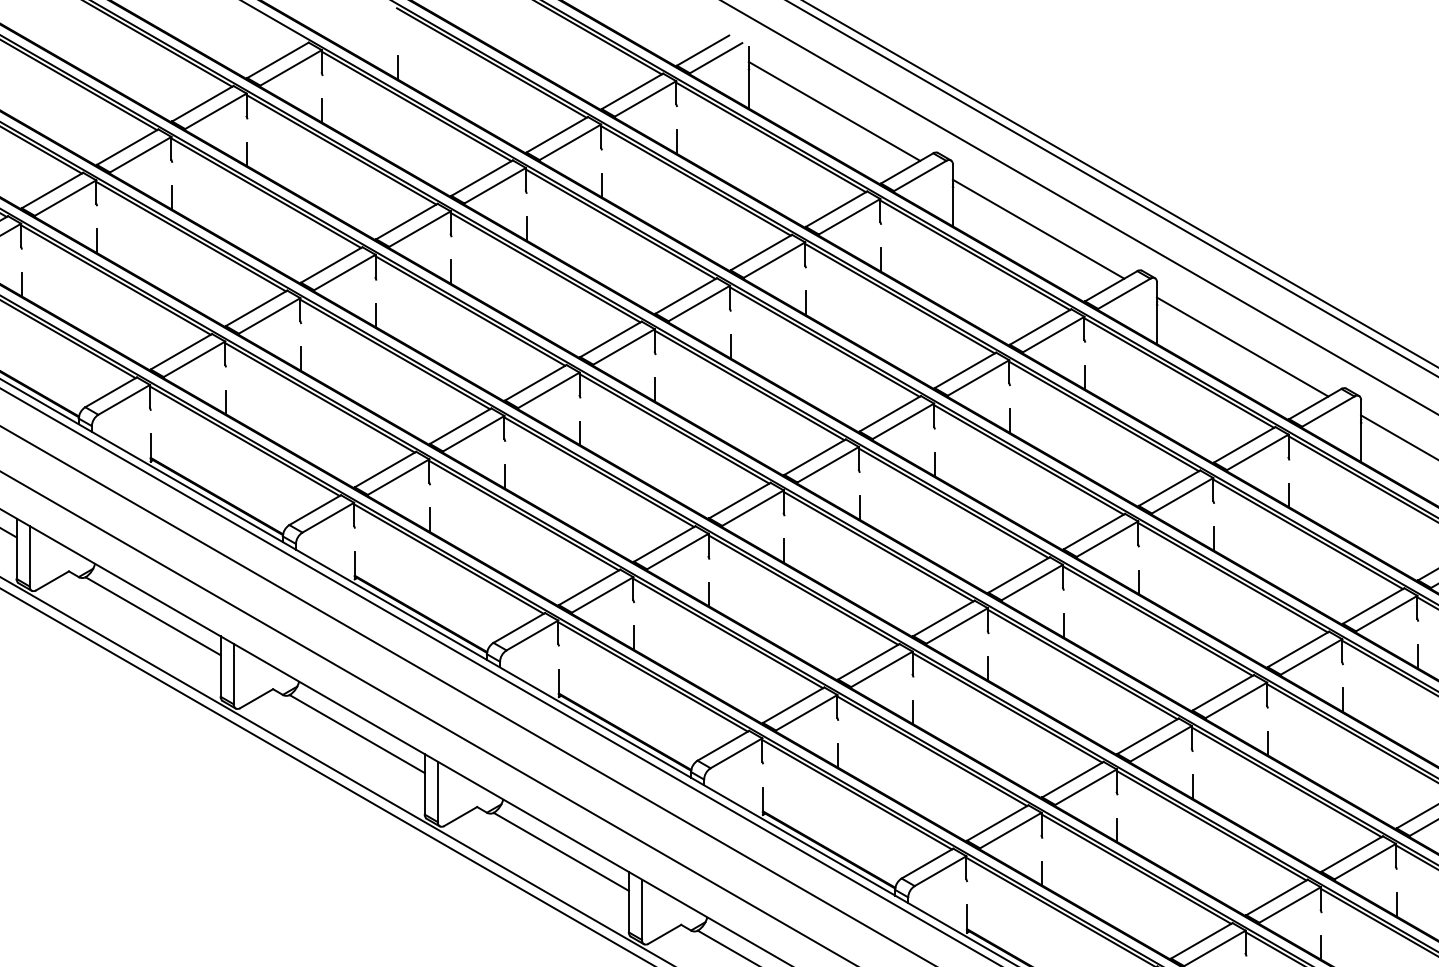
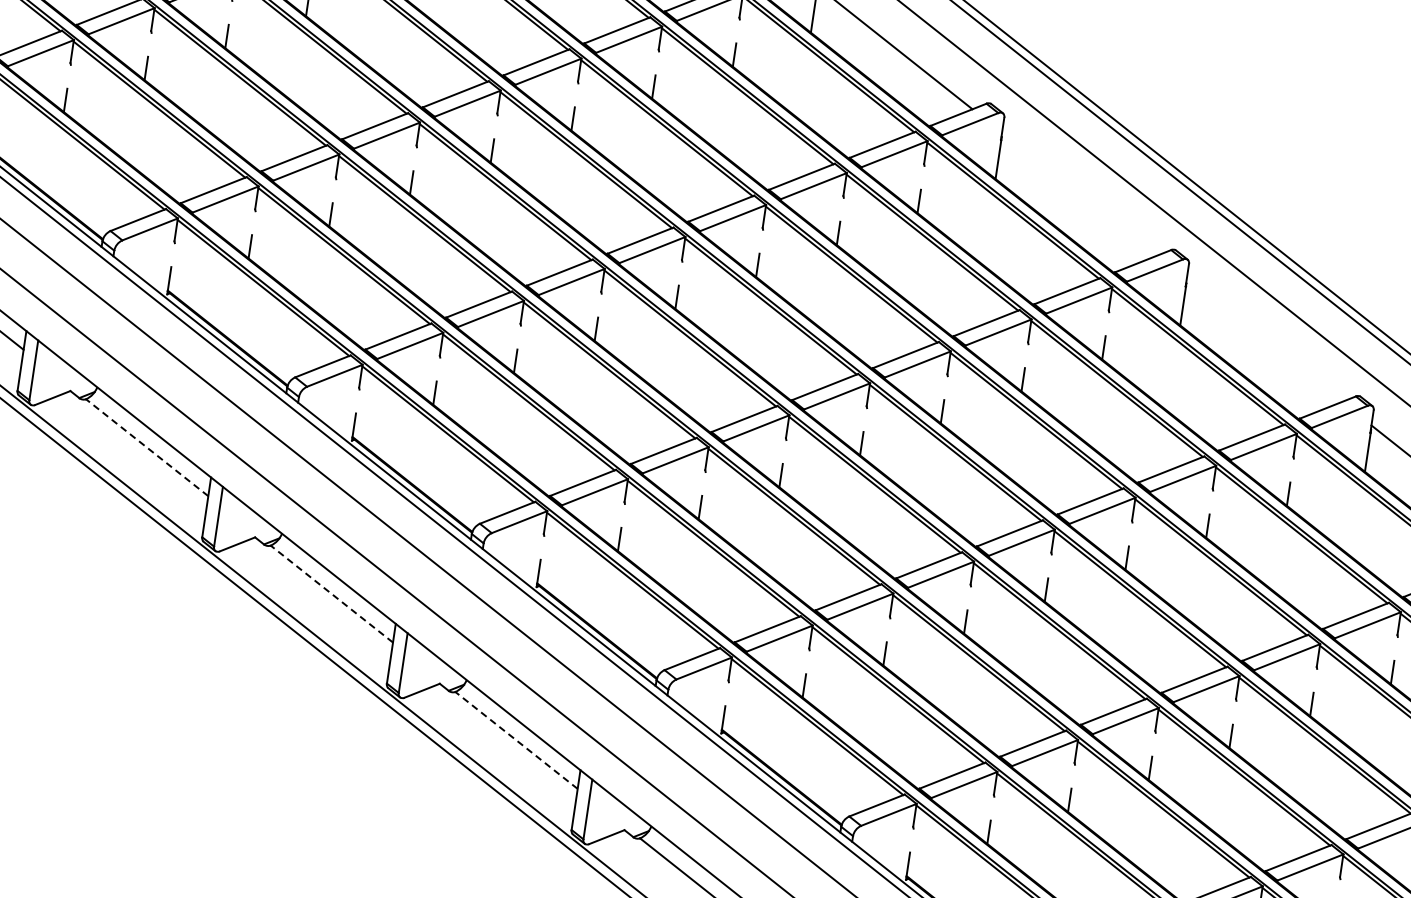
line: (1038, 228) -> (1079, 193), removed
line: (1242, 346) -> (1264, 339), removed
line: (152, 616) -> (146, 447), solid -> dashed
line: (356, 733) -> (331, 593), solid -> dashed
line: (560, 851) -> (515, 739), solid -> dashed

